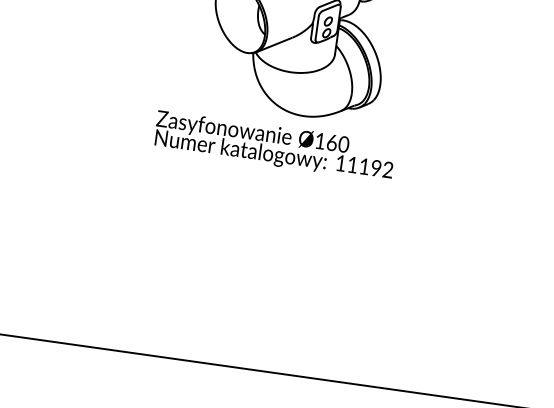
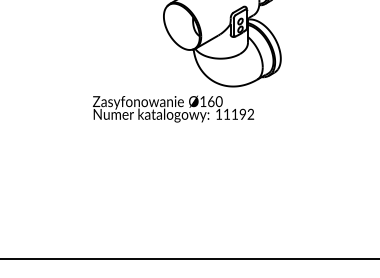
text: (274, 145) -> (173, 108), moved

